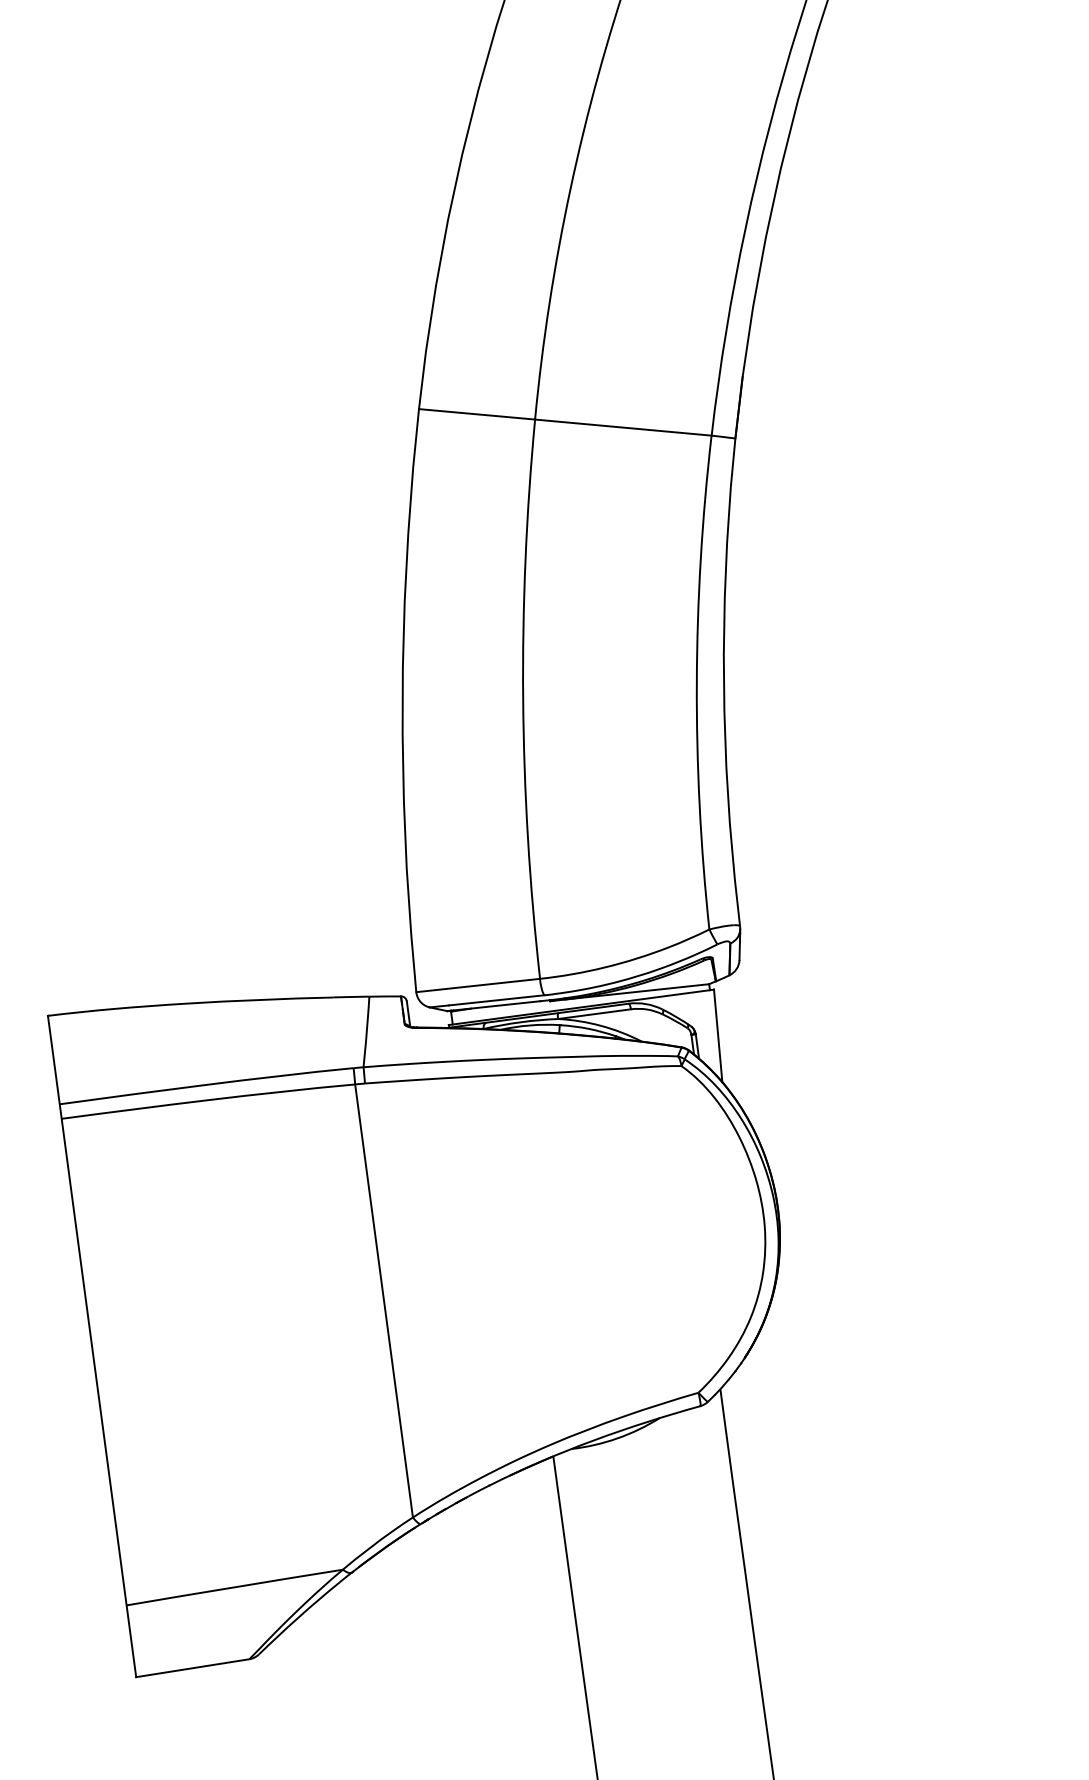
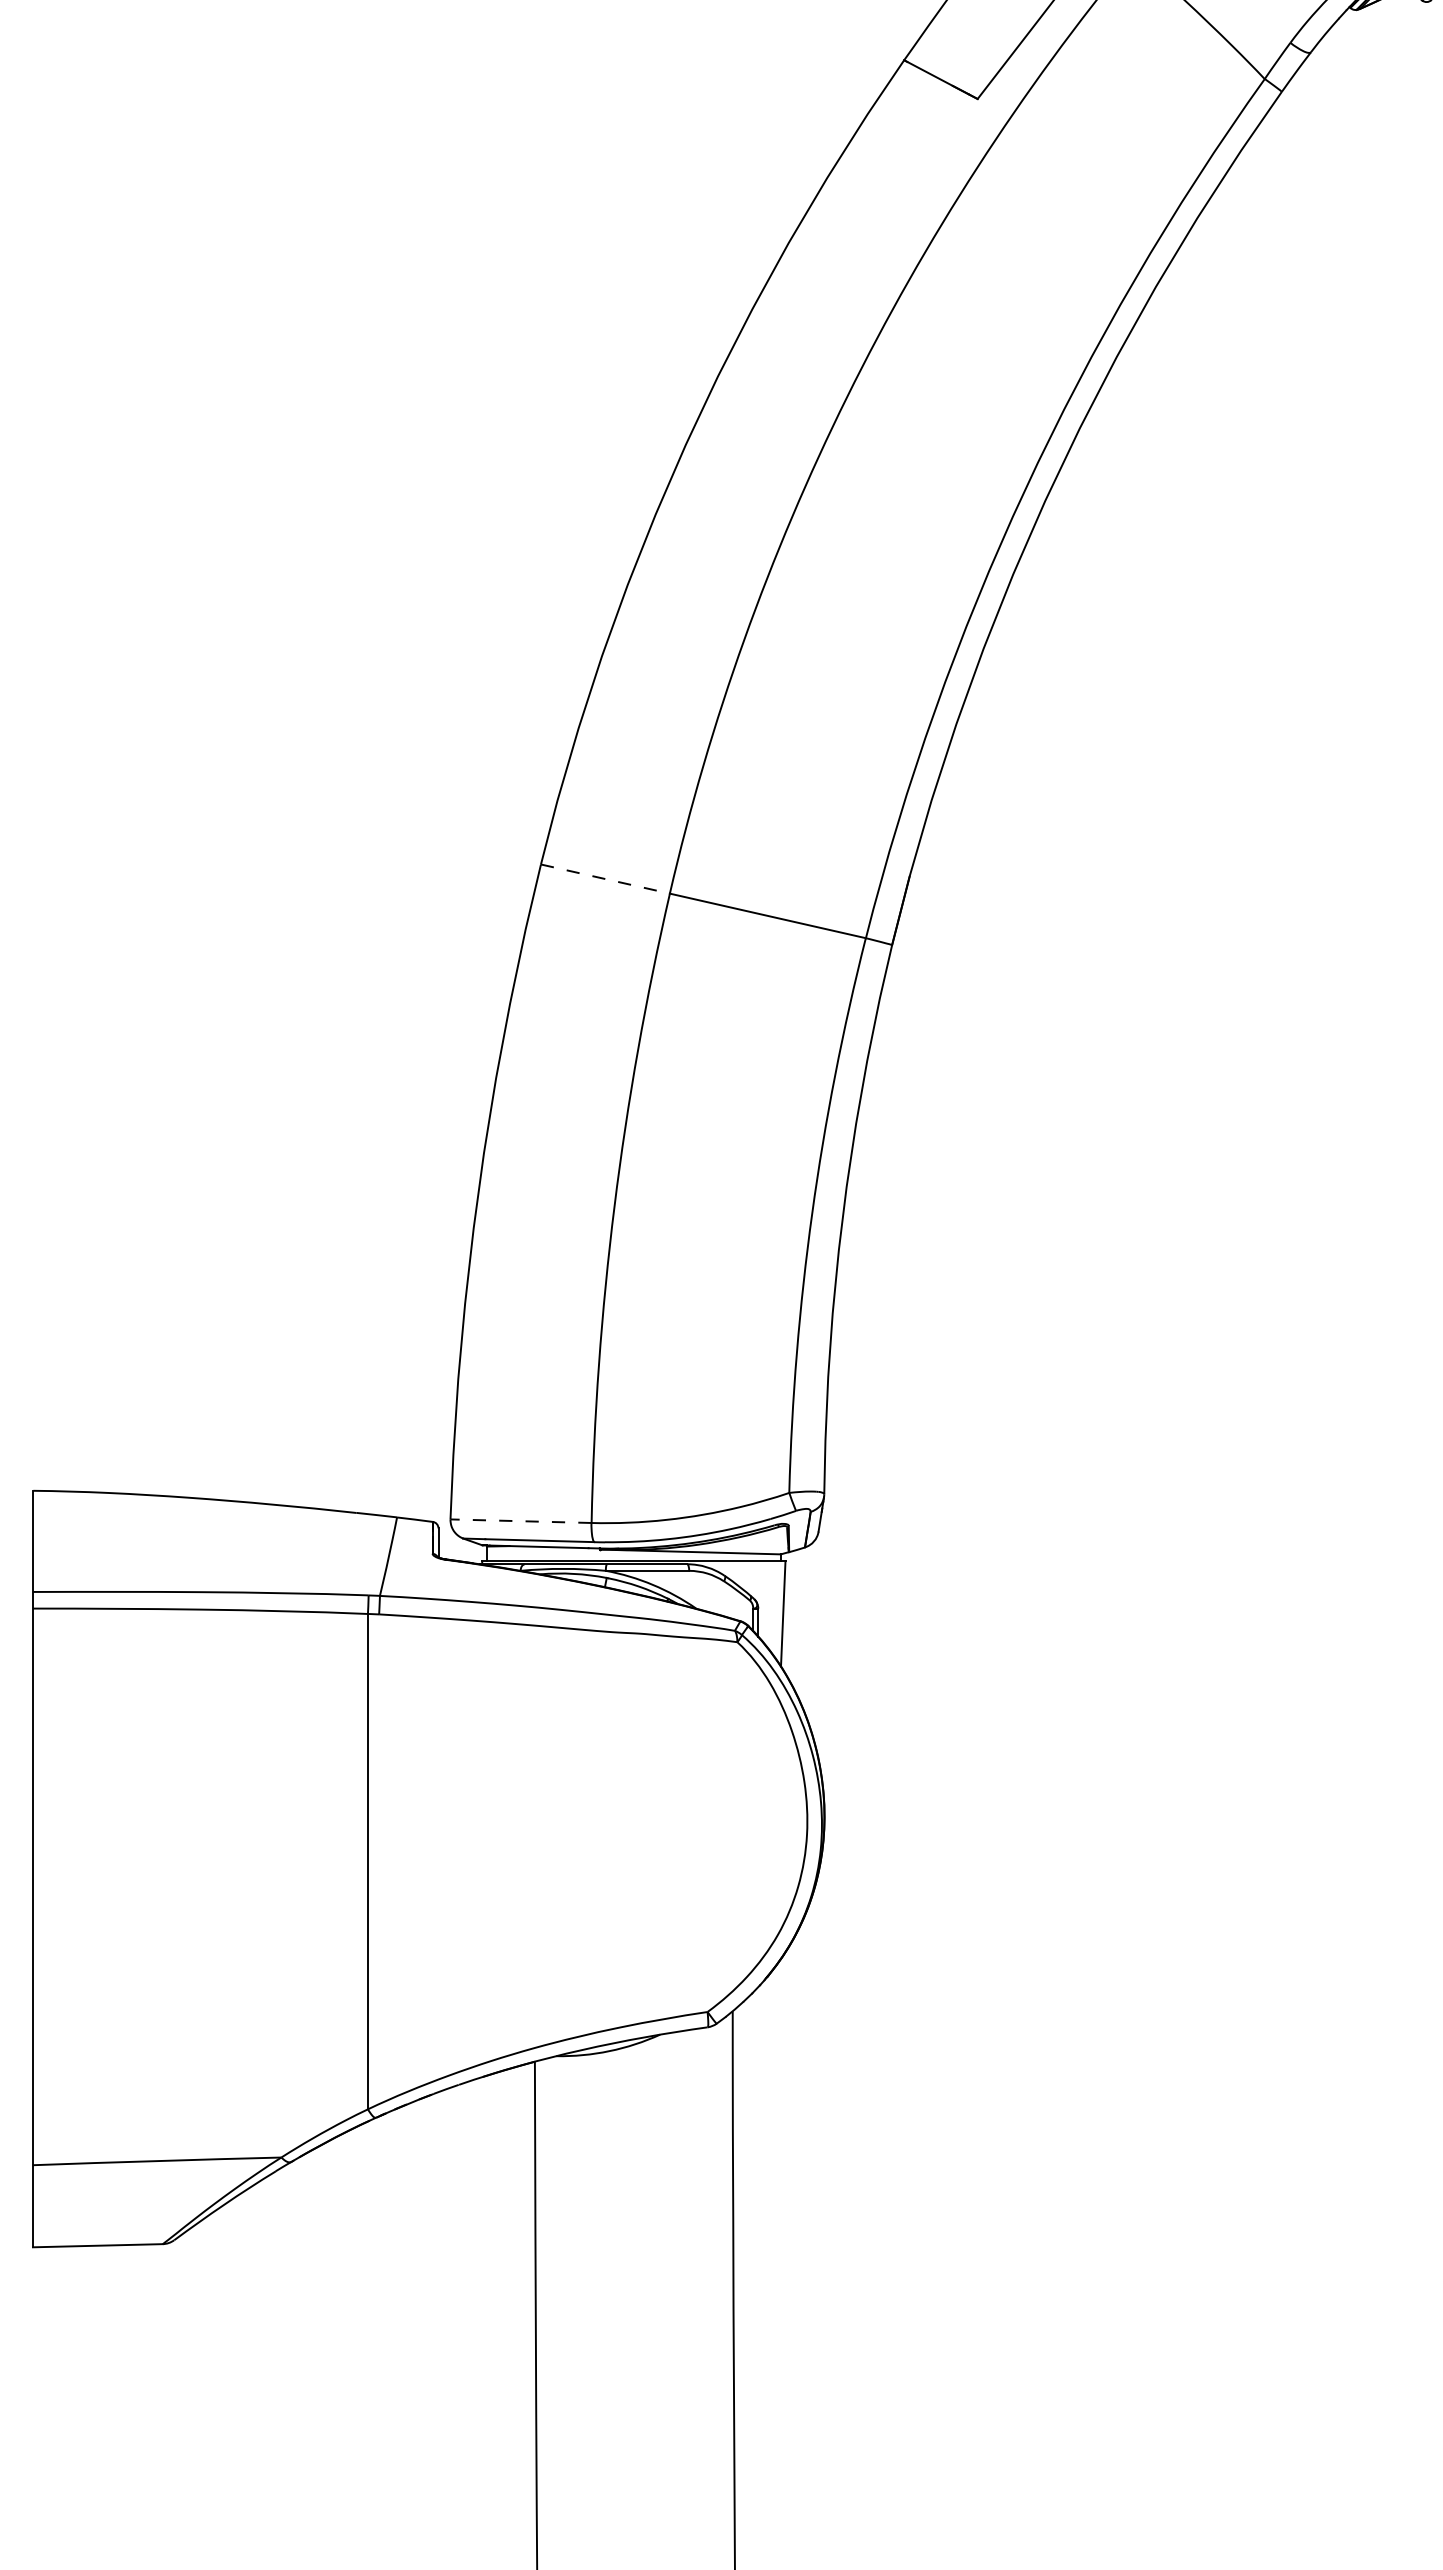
line: (477, 414) -> (605, 879), solid -> dashed
line: (477, 985) -> (520, 1521), solid -> dashed

